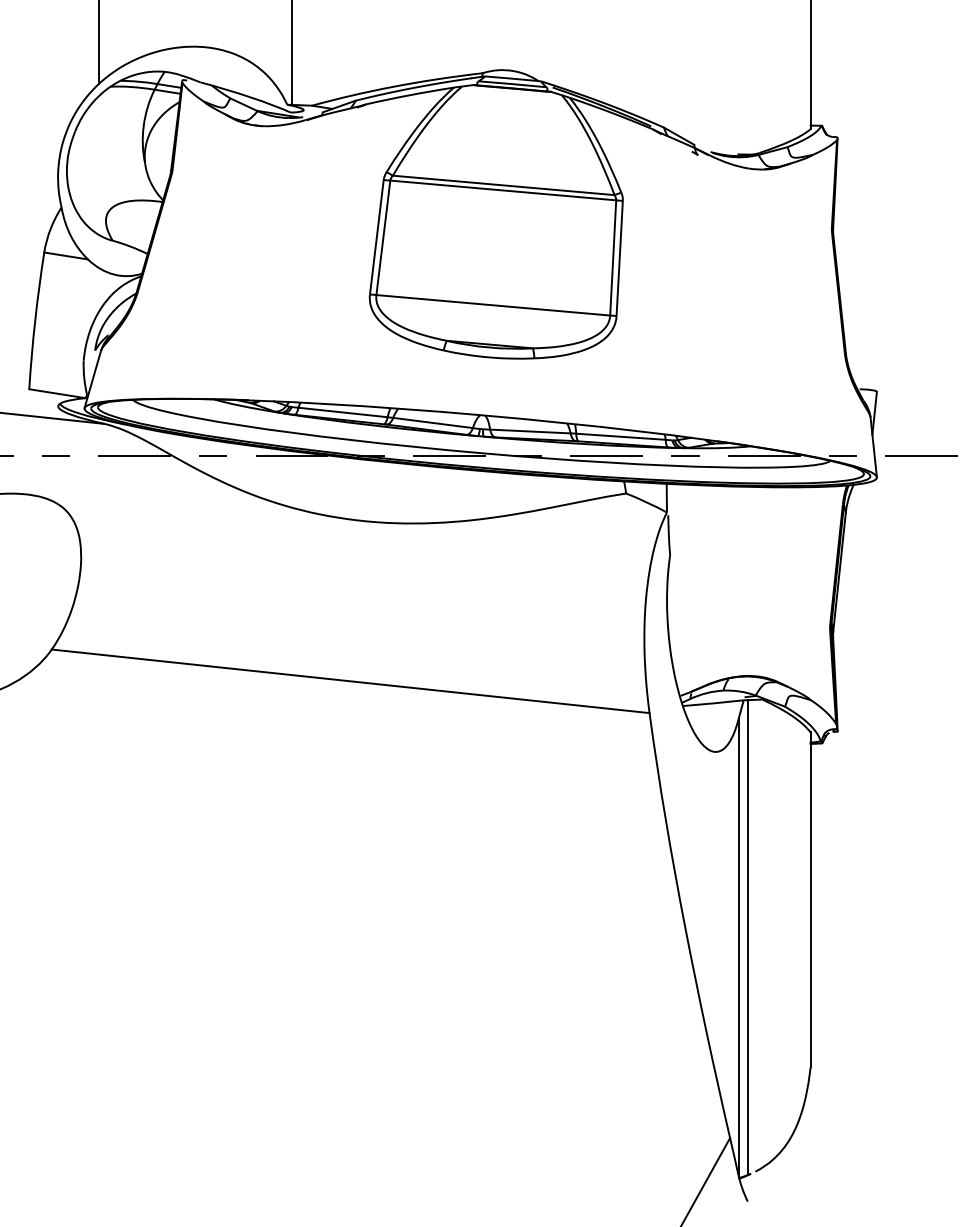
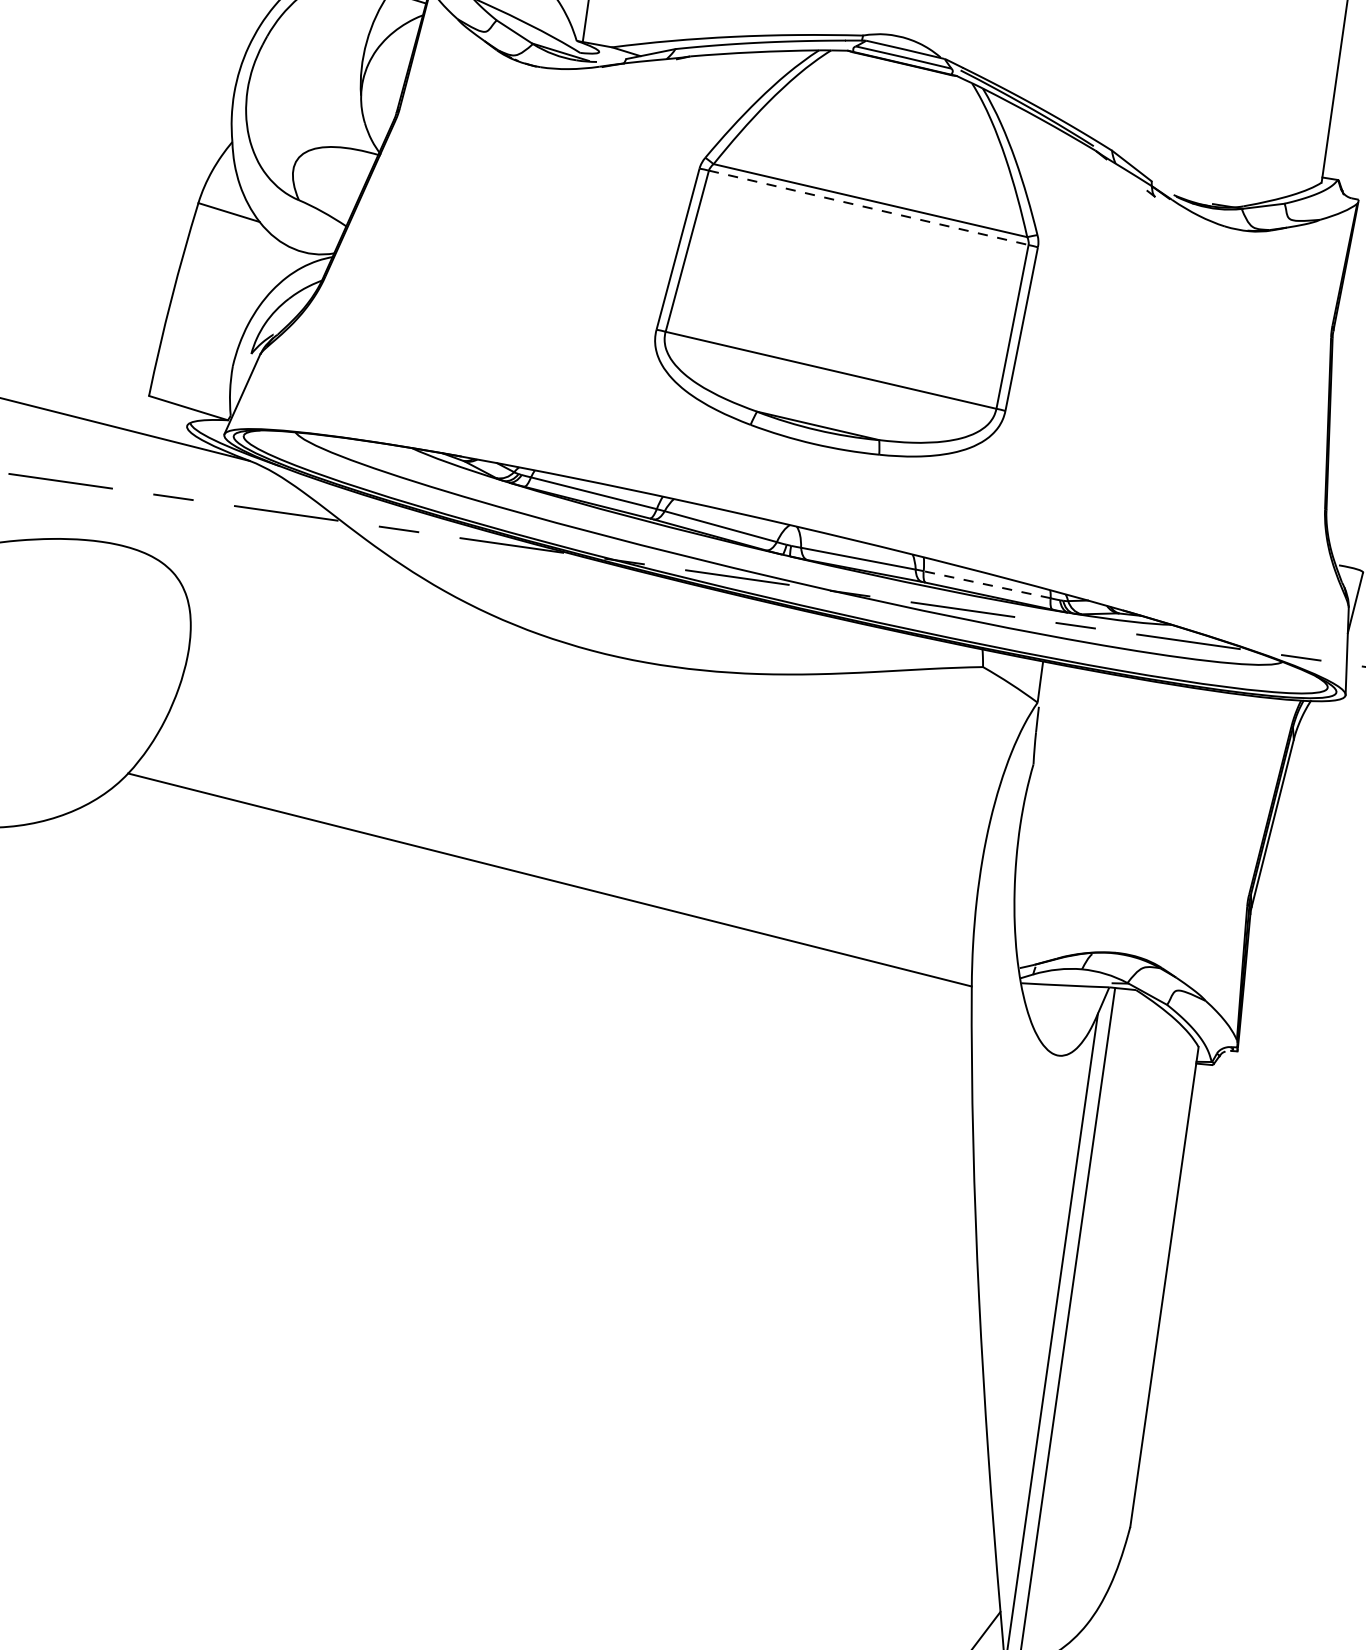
line: (503, 190) -> (869, 207), solid -> dashed
line: (620, 436) -> (986, 584), solid -> dashed

